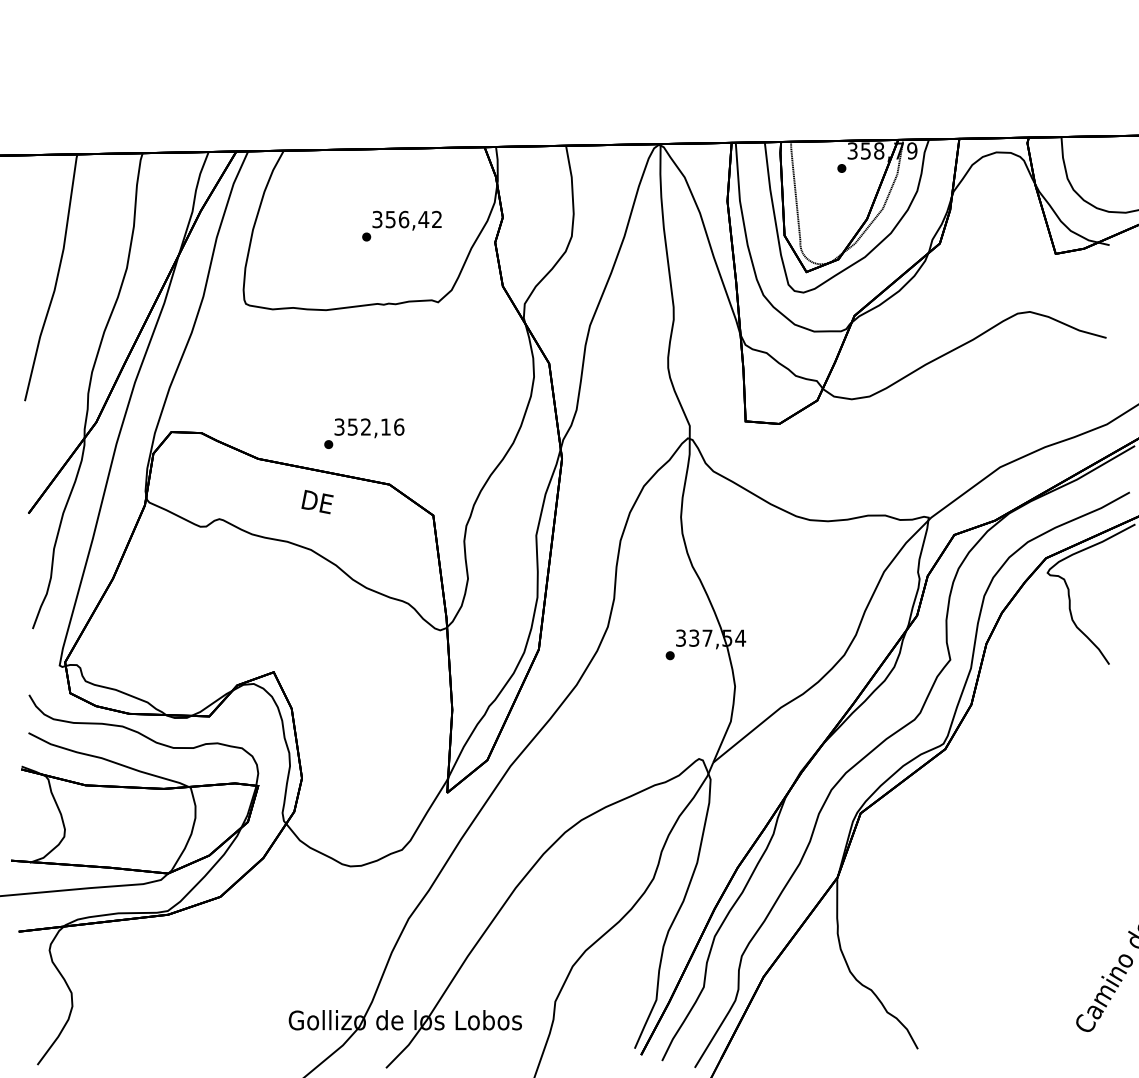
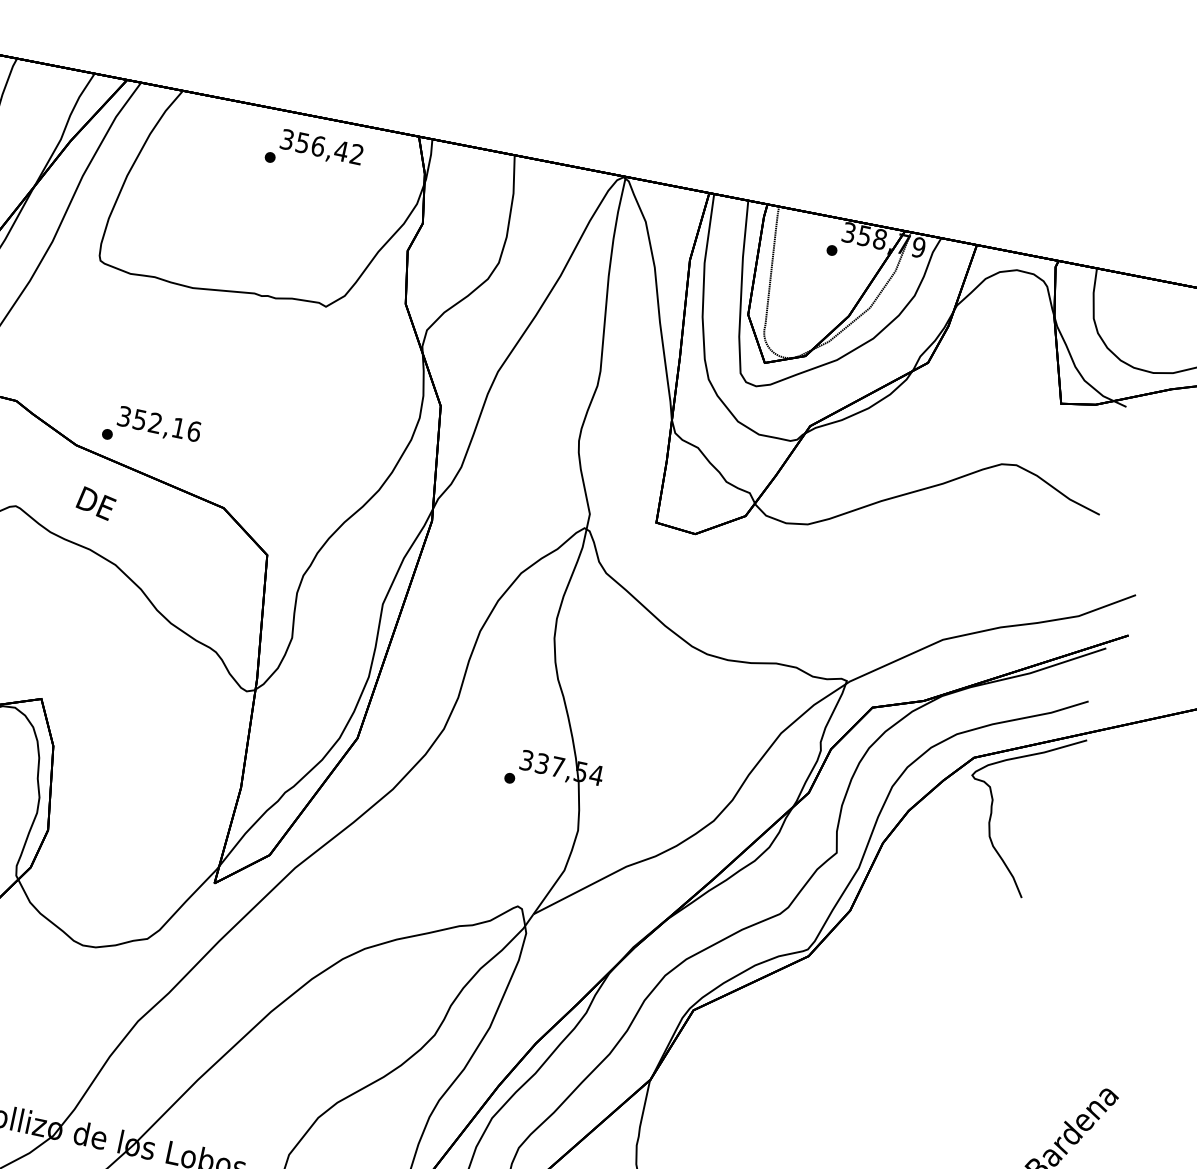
text: (401, 225) -> (313, 152), moved
text: (364, 433) -> (152, 430), moved
text: (317, 502) -> (95, 504), moved

